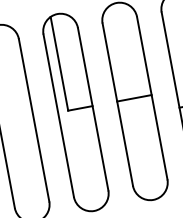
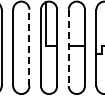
line: (117, 106) -> (68, 48), solid -> dashed
line: (34, 119) -> (29, 47), solid -> dashed

